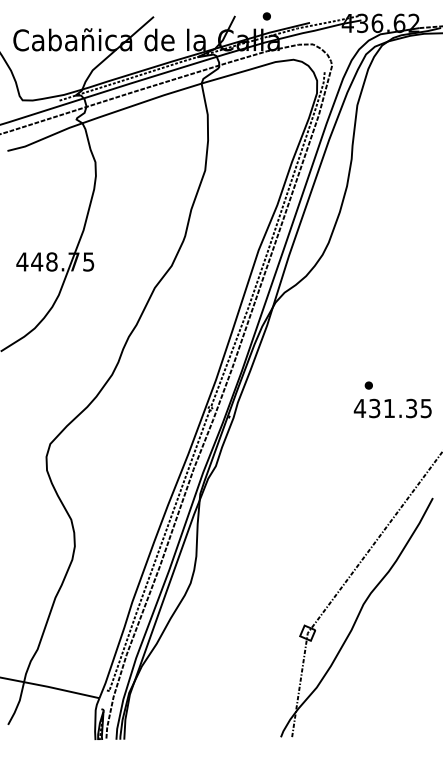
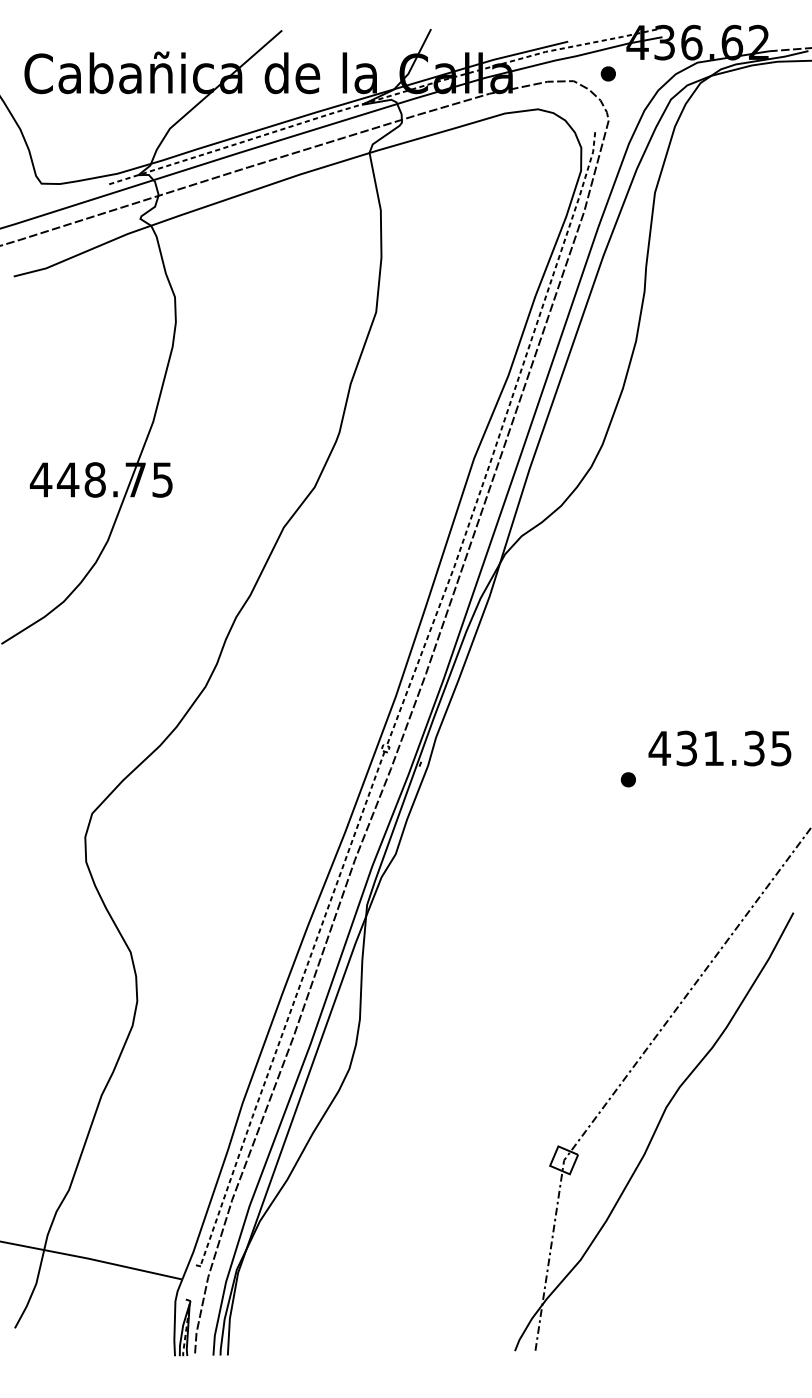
part: (266, 16) -> (607, 74), moved
part: (368, 385) -> (627, 779), moved

